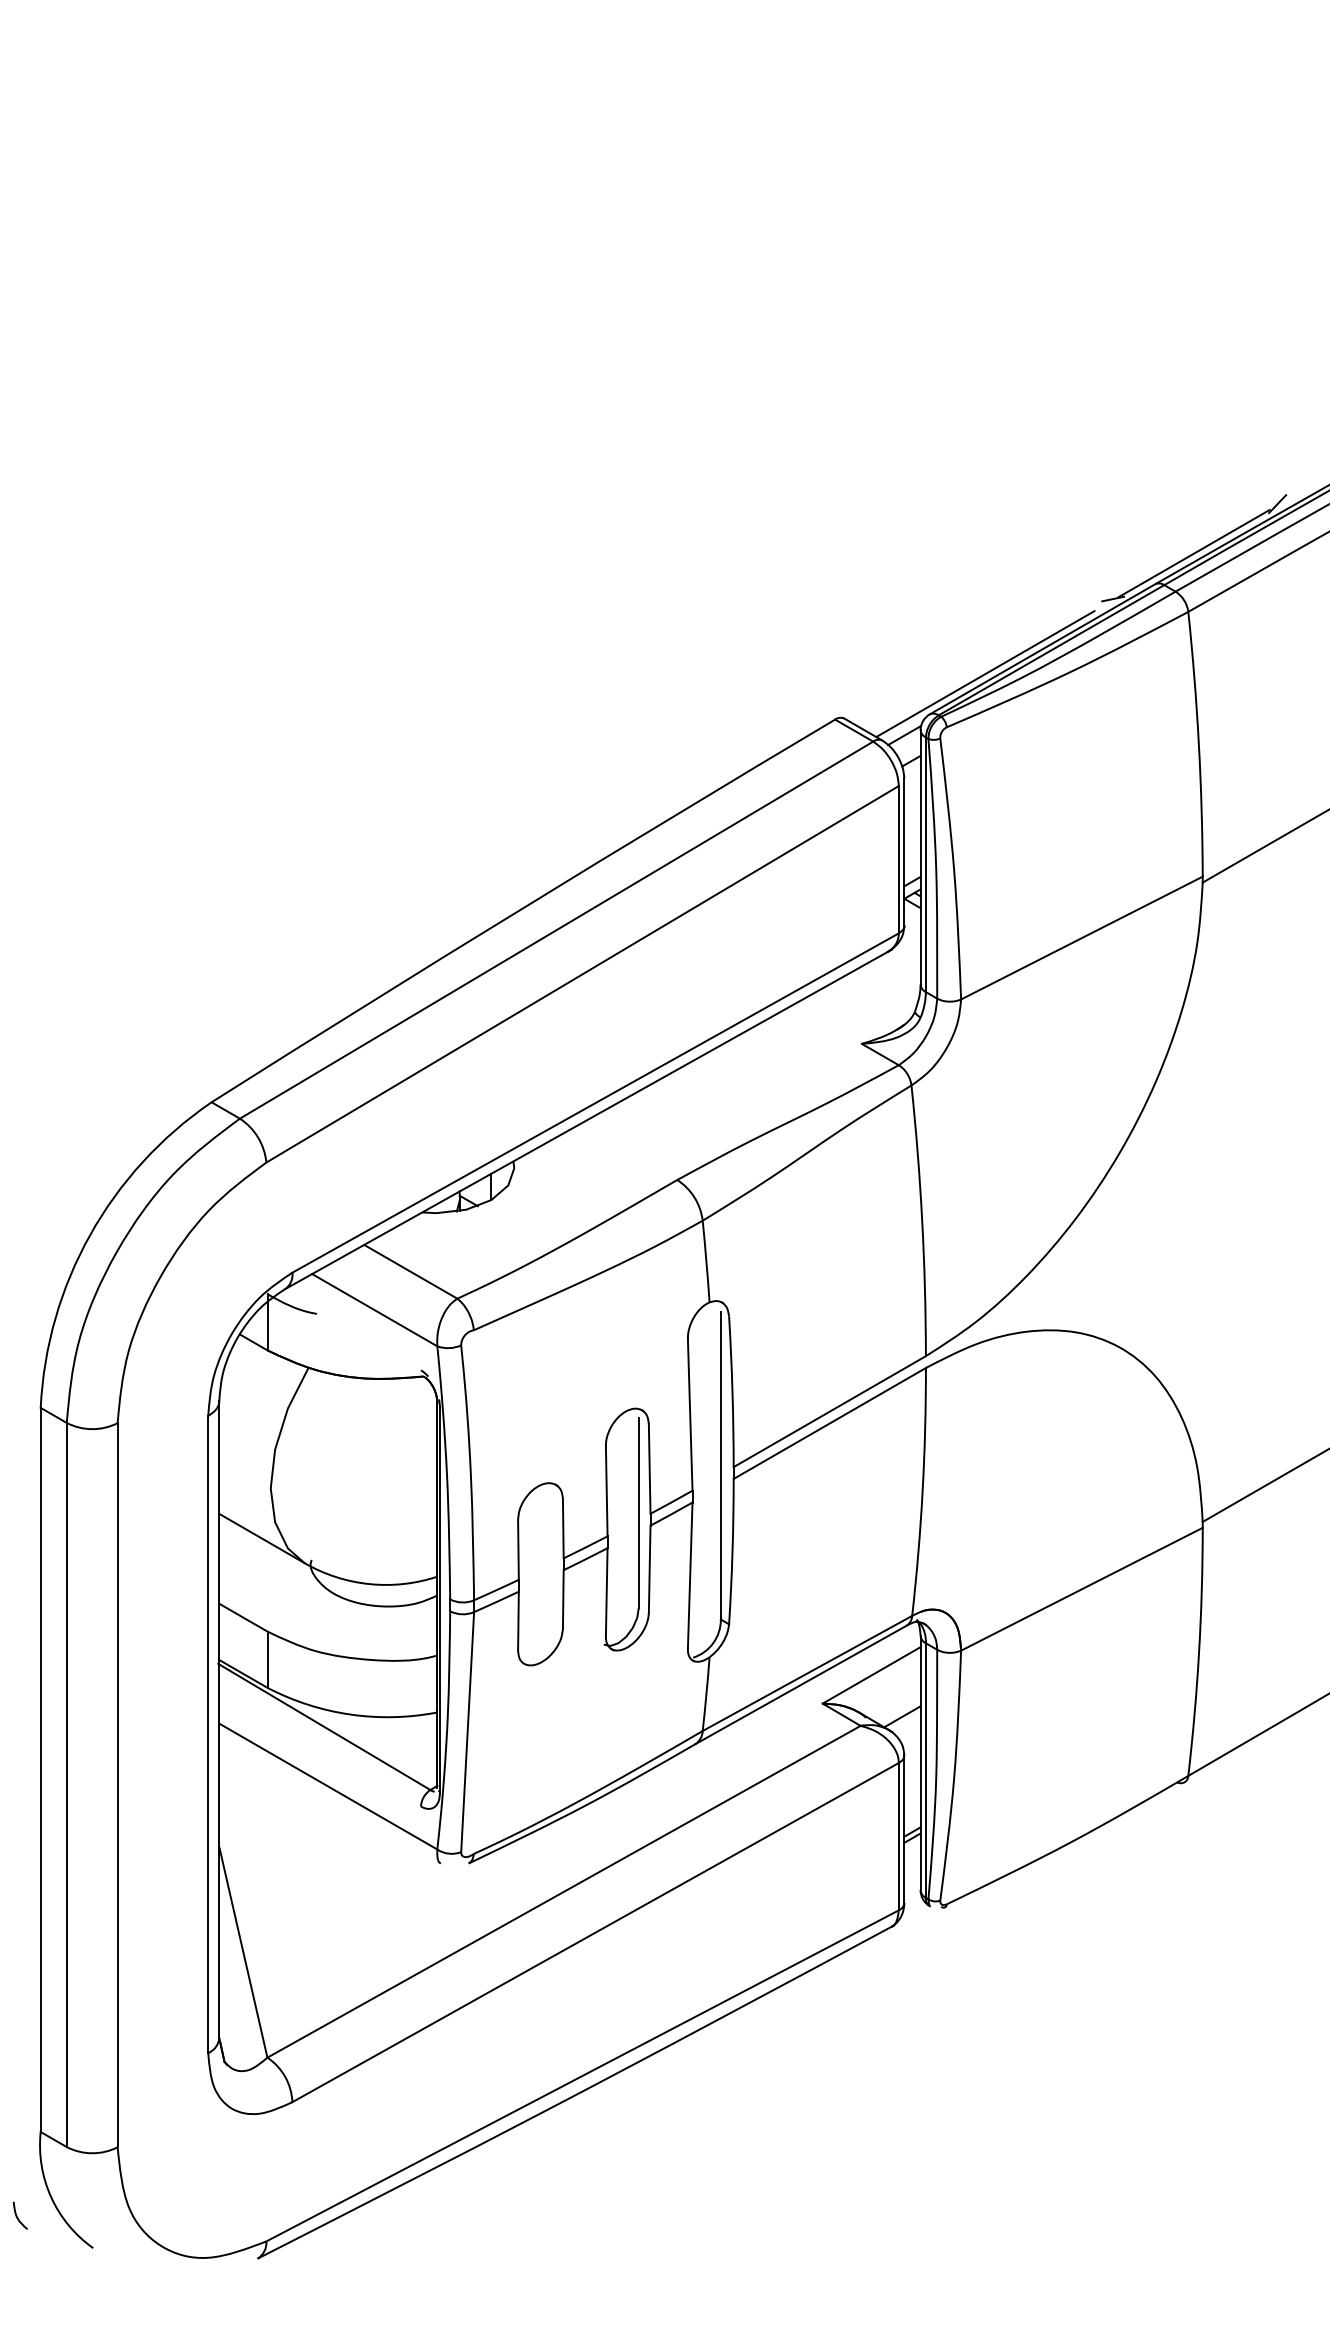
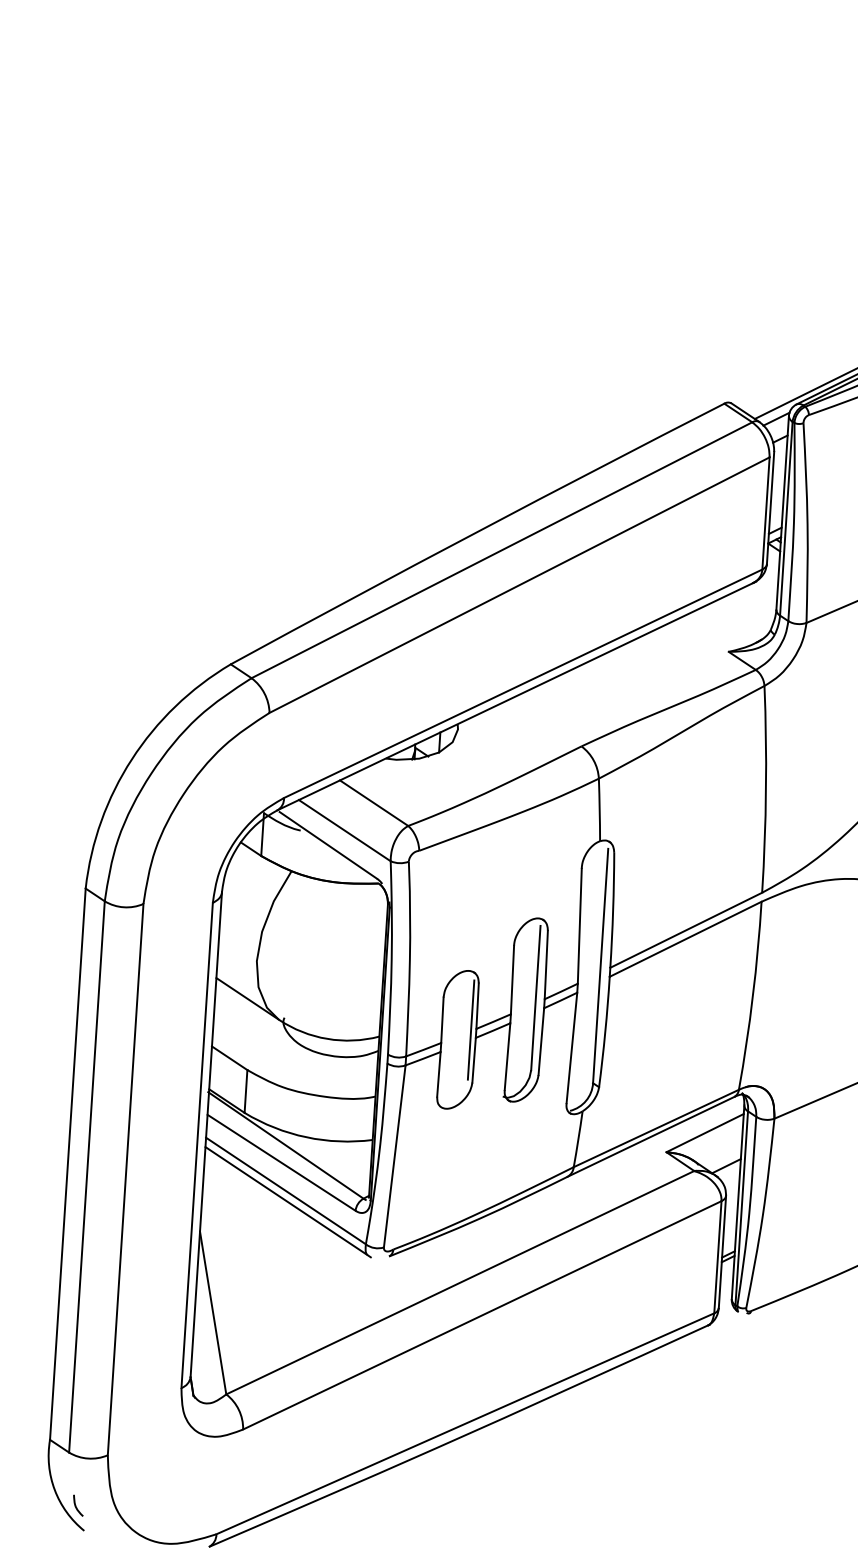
line: (353, 1330) -> (327, 845), added
line: (556, 1560) -> (470, 1030), added
line: (319, 1749) -> (281, 1162), added
line: (331, 1800) -> (287, 1201), added
curve: (17, 2215) -> (76, 1505), moved

